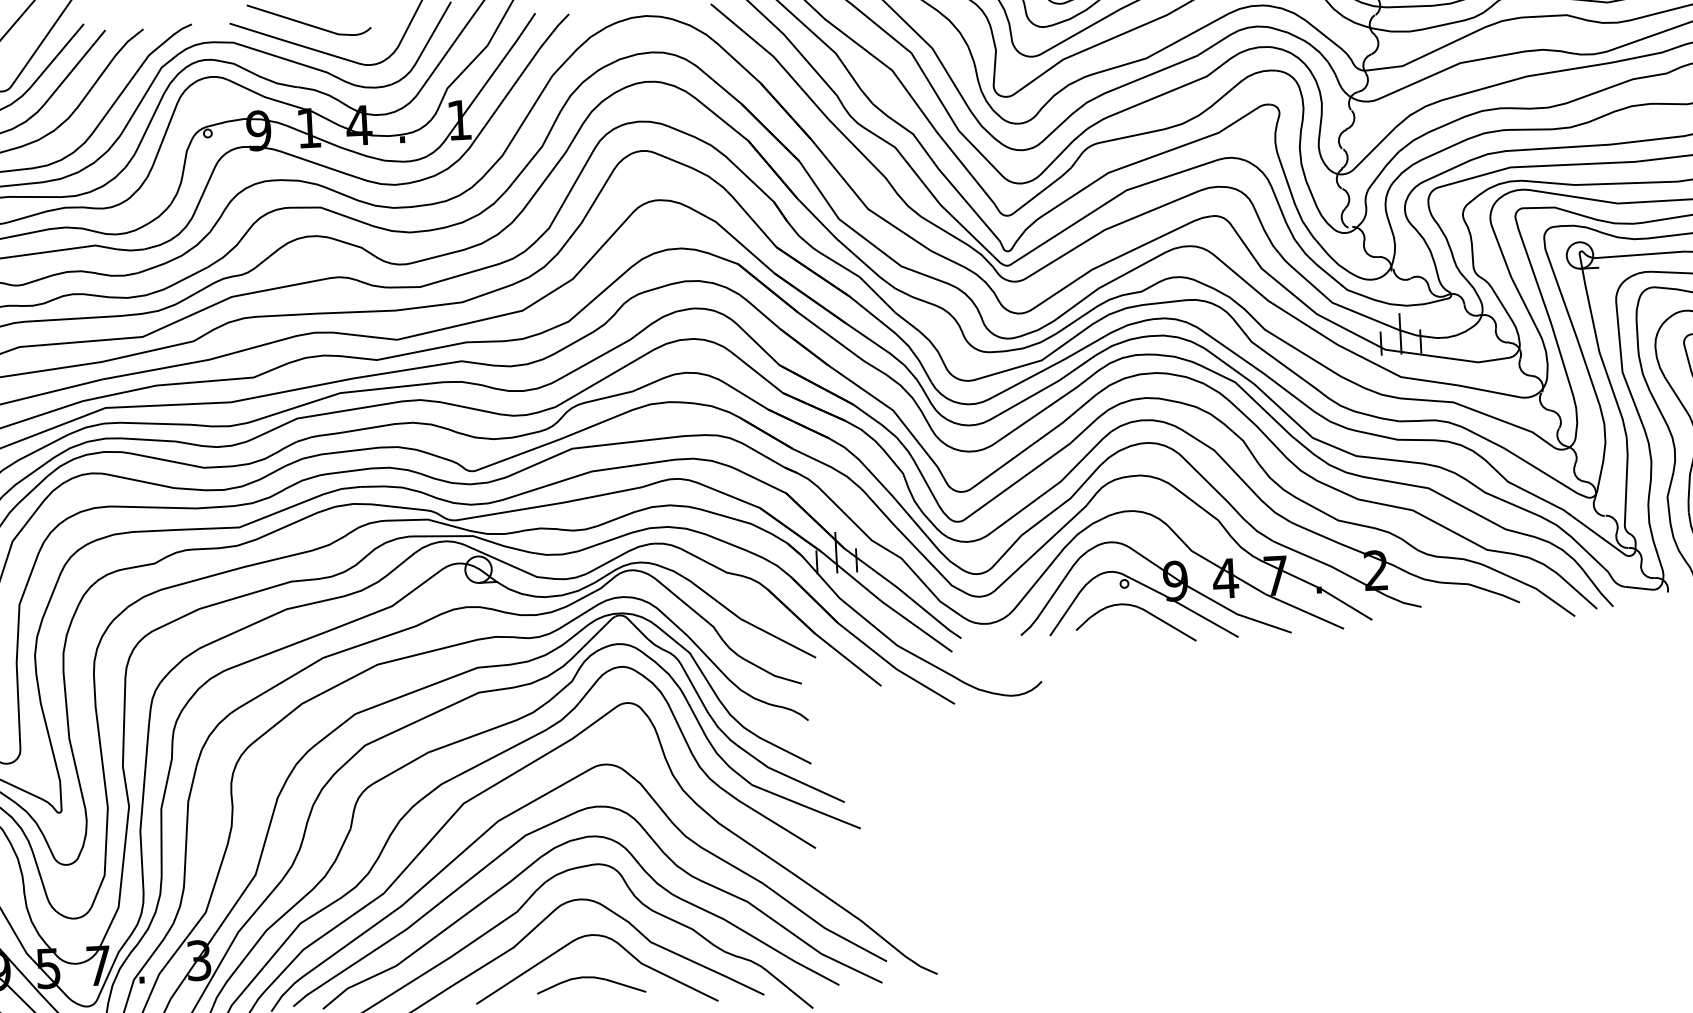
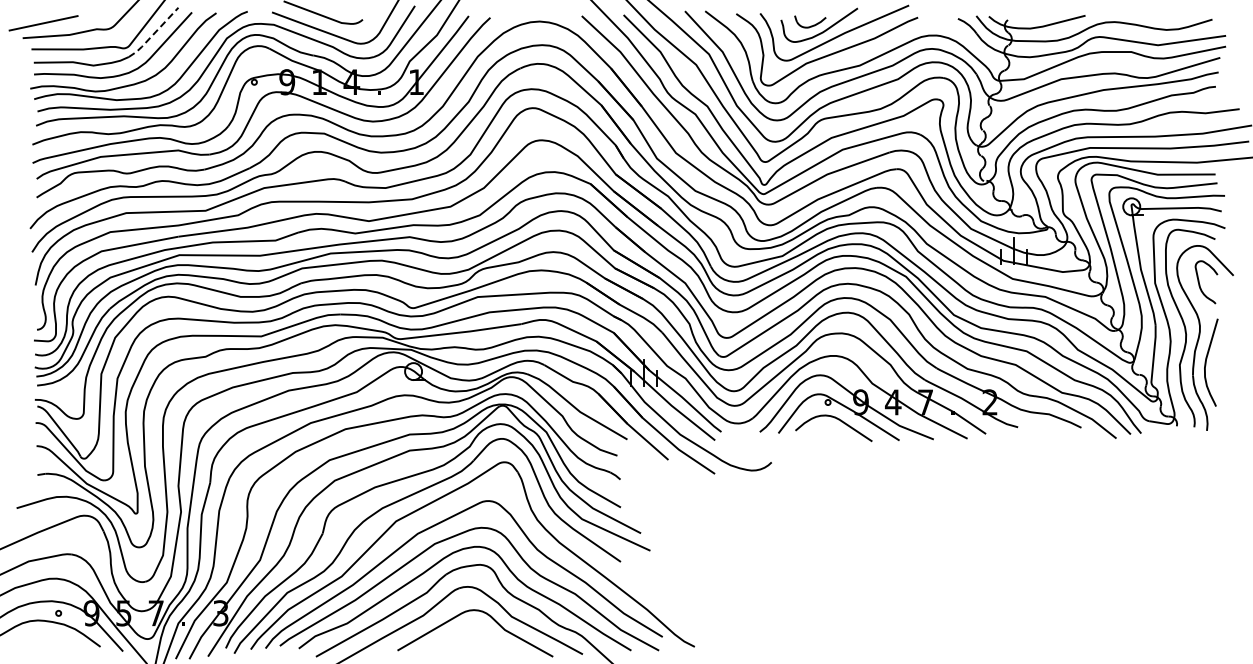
line: (47, 67) -> (153, 34), solid -> dashed
part: (590, 985) -> (471, 642), removed

